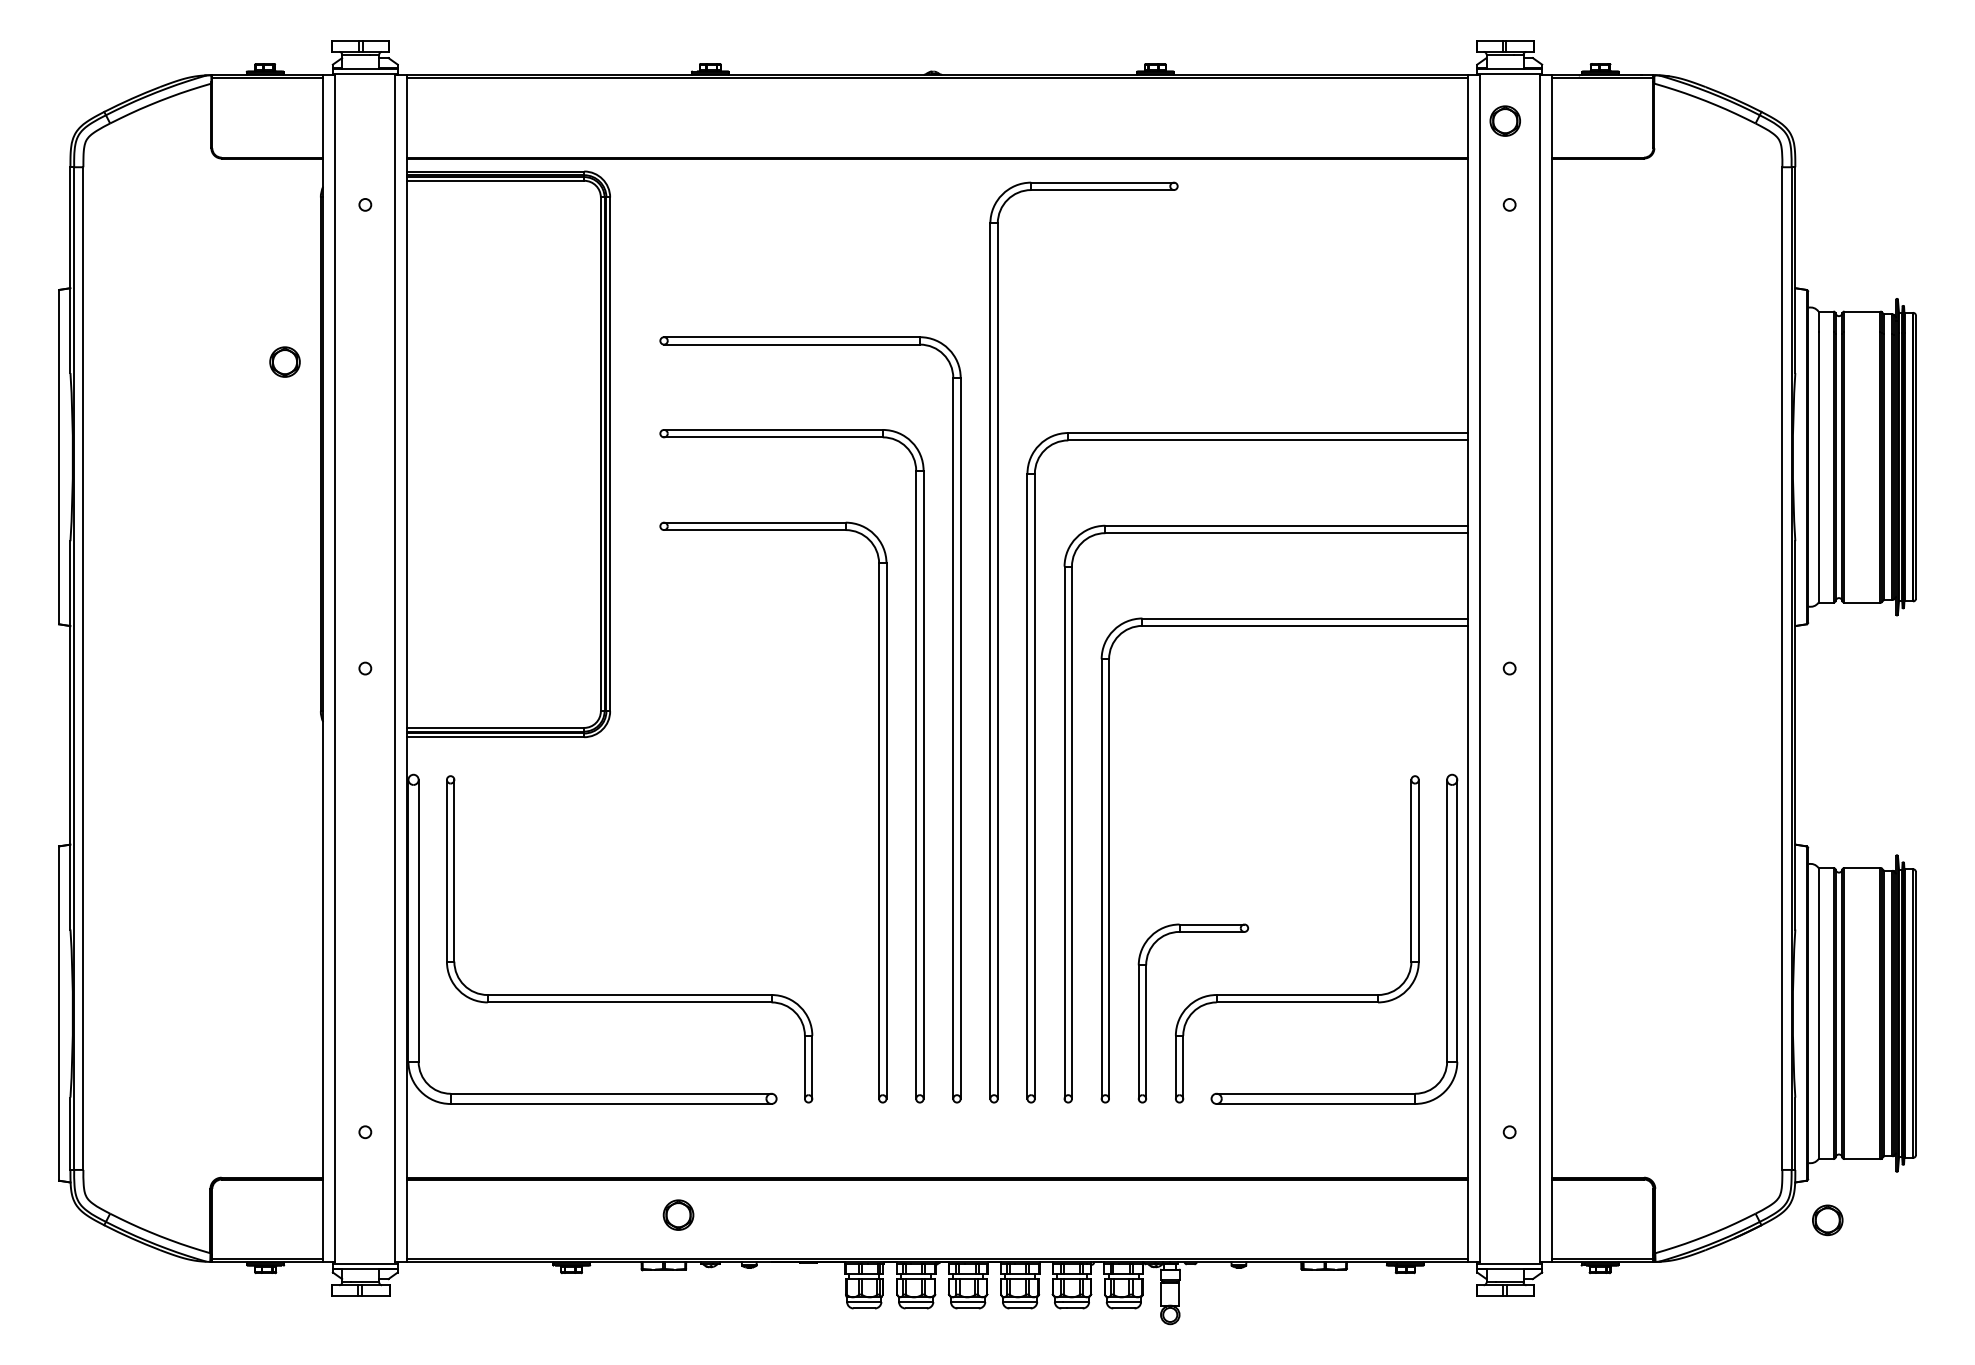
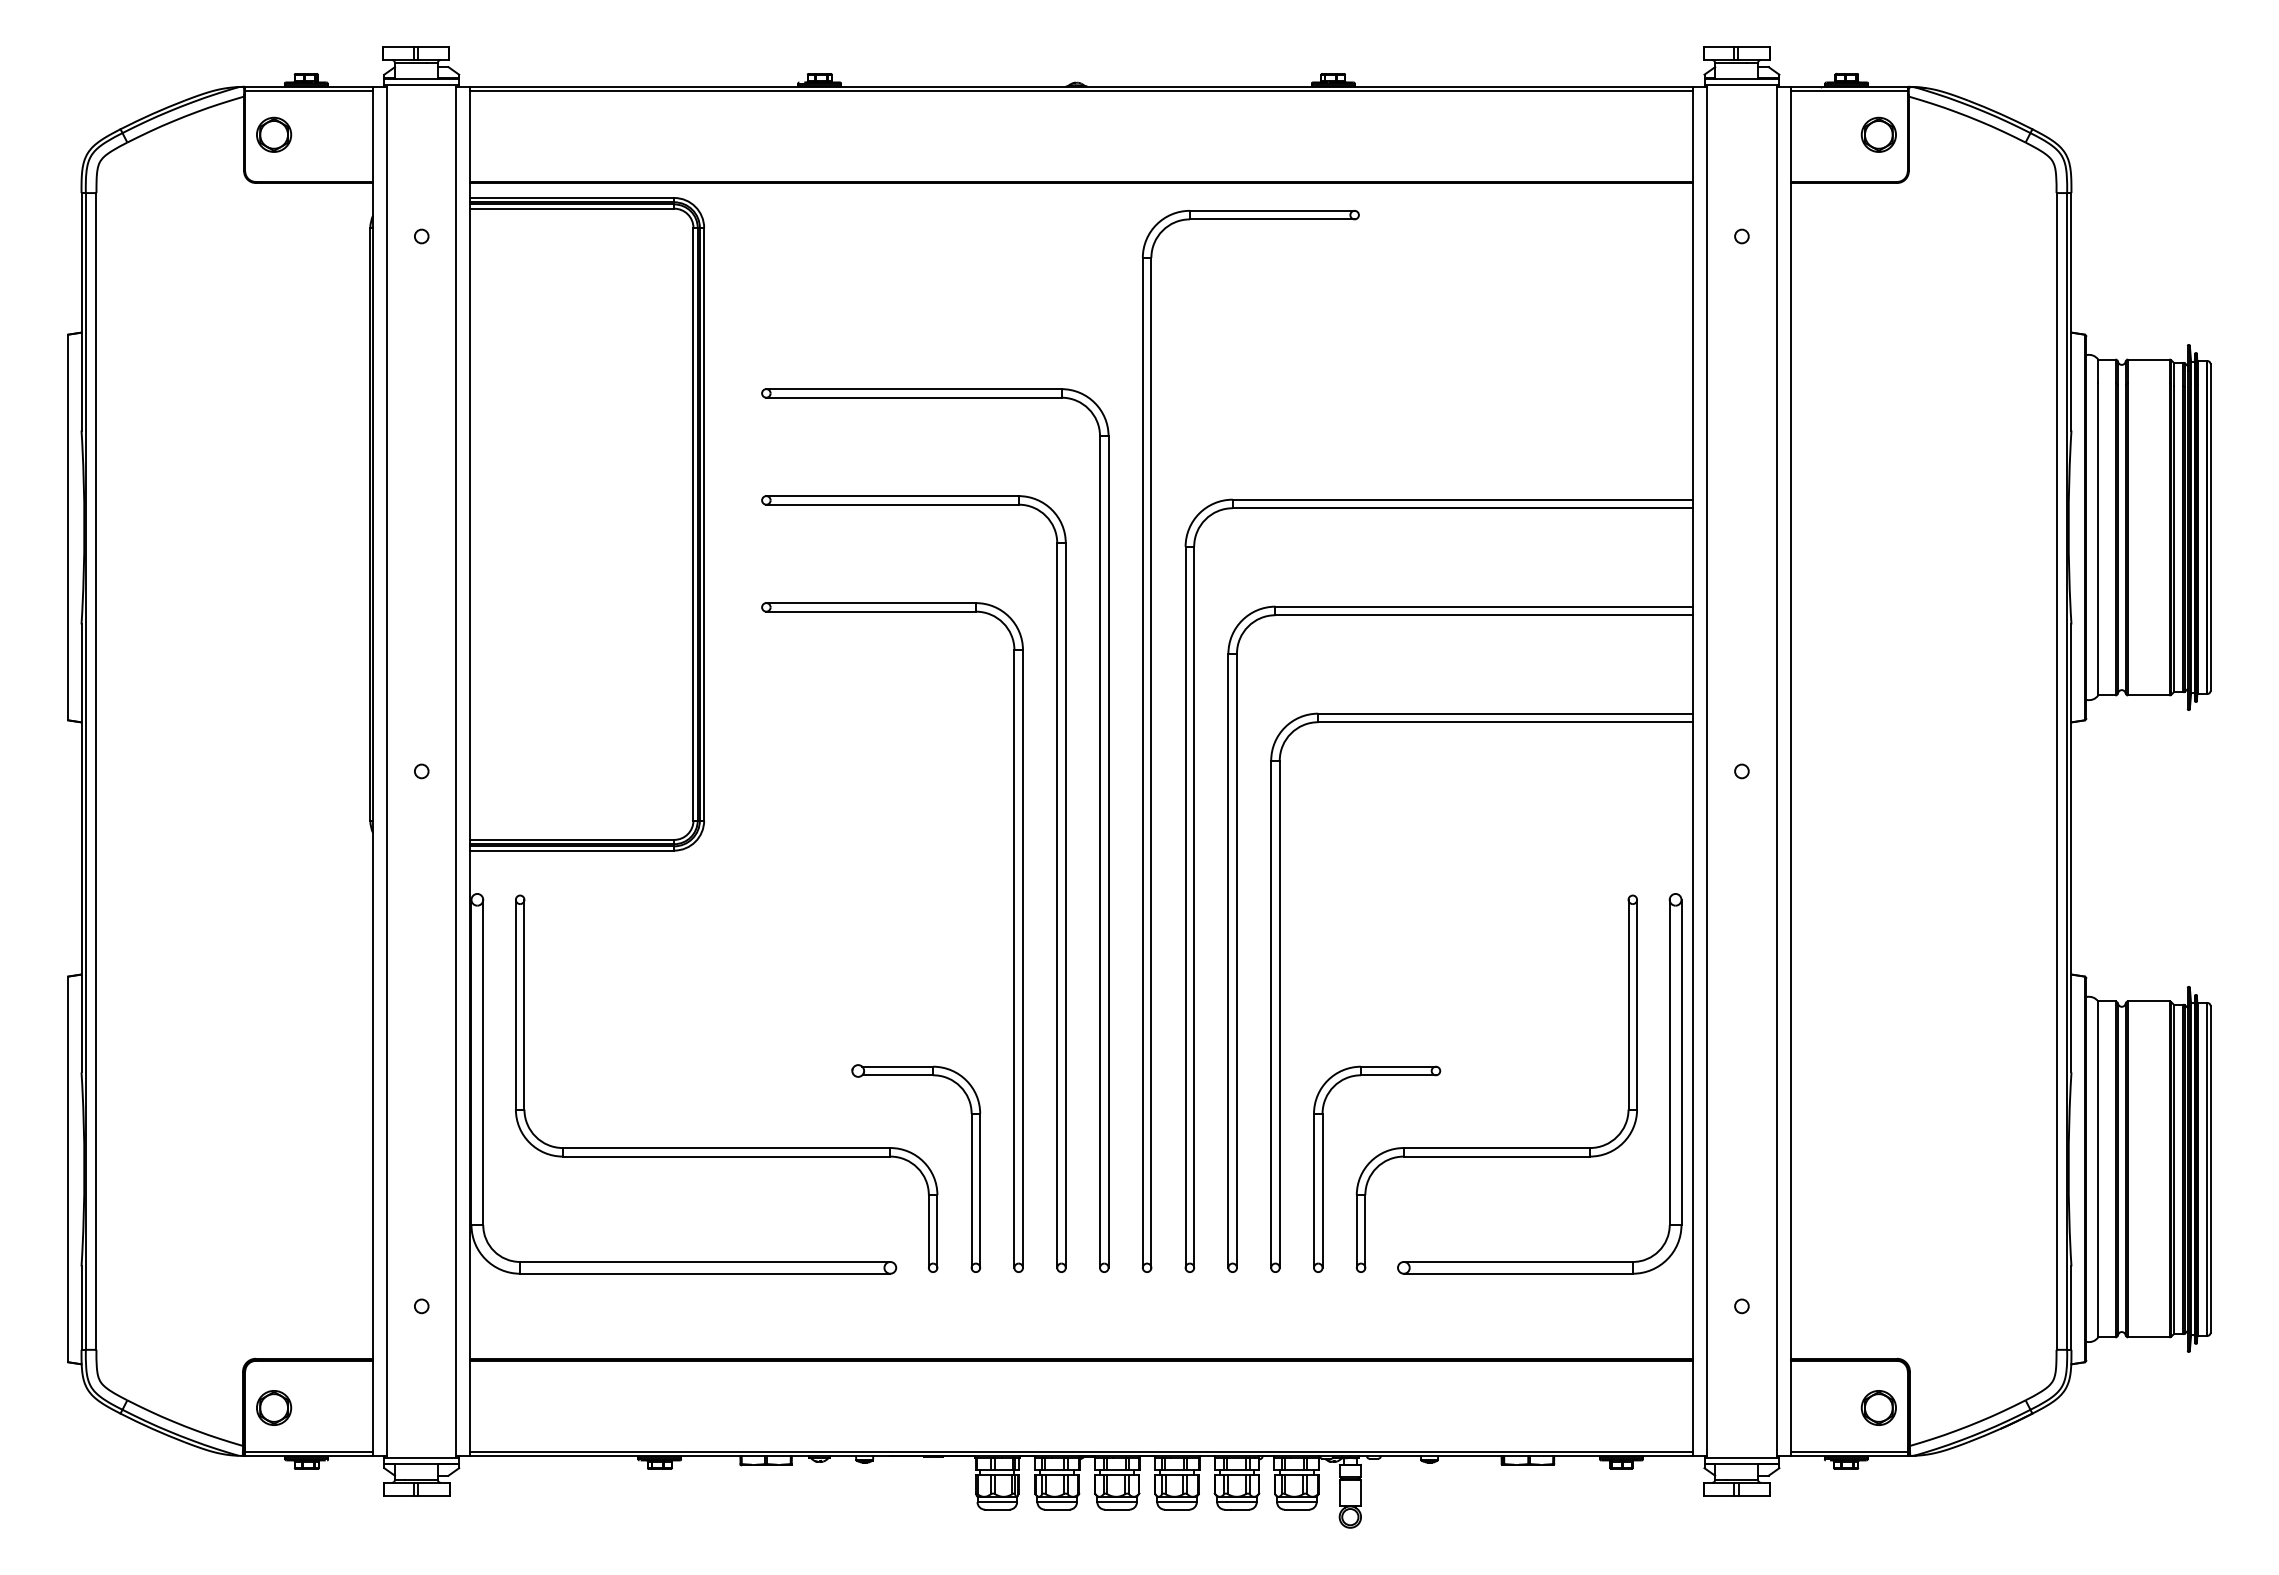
part: (1504, 120) -> (1878, 134), moved
part: (285, 361) -> (274, 134), moved
part: (841, 1012) -> (971, 1168), added
part: (678, 1214) -> (274, 1407), moved
part: (1827, 1219) -> (1878, 1407), moved

